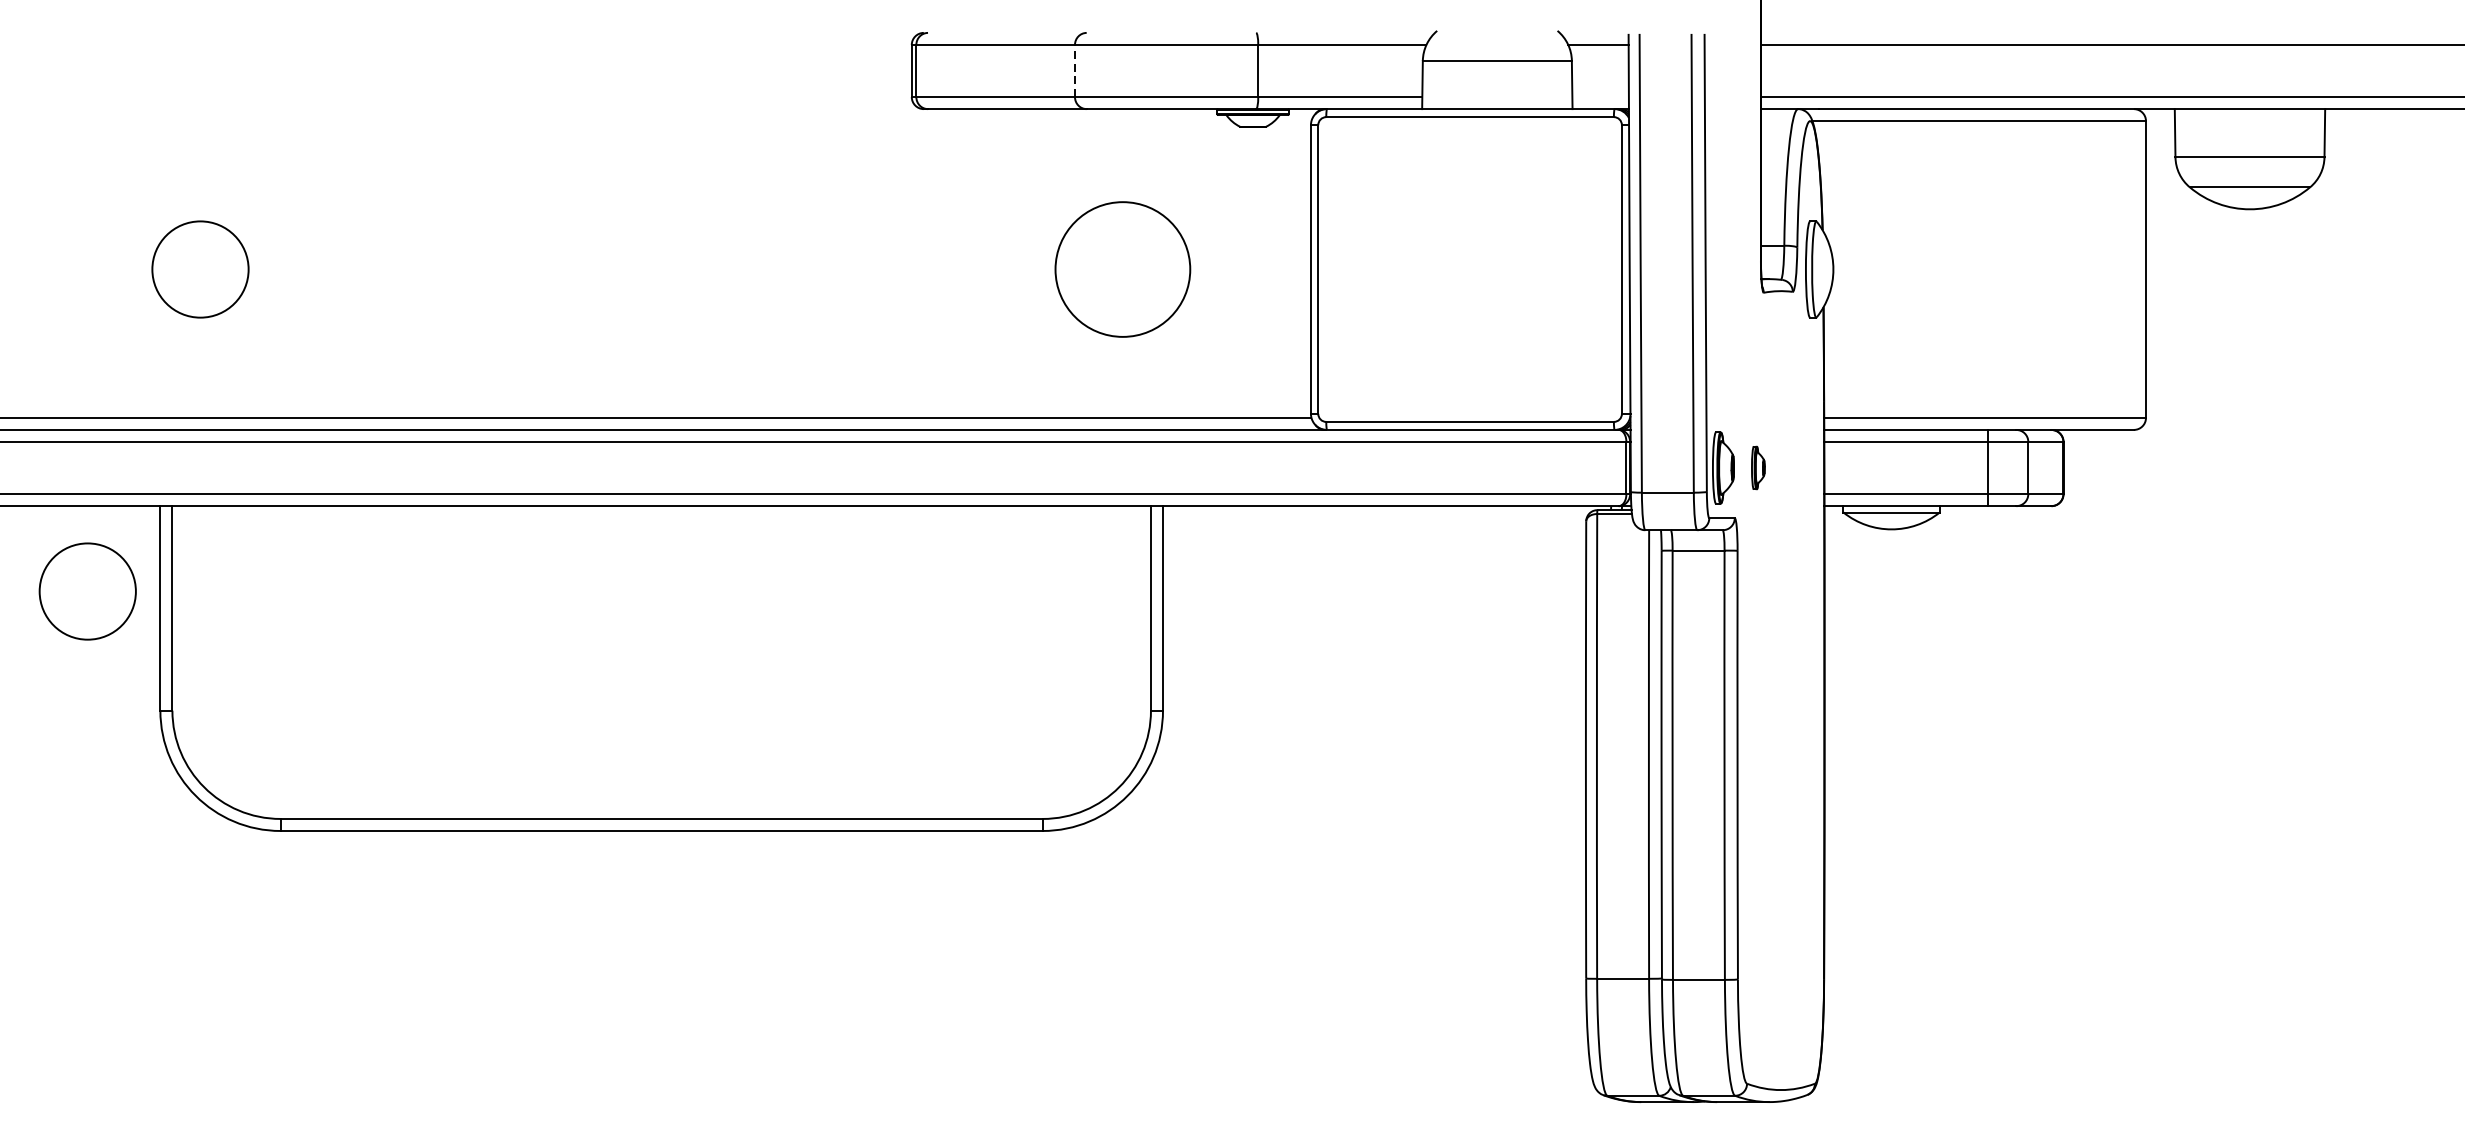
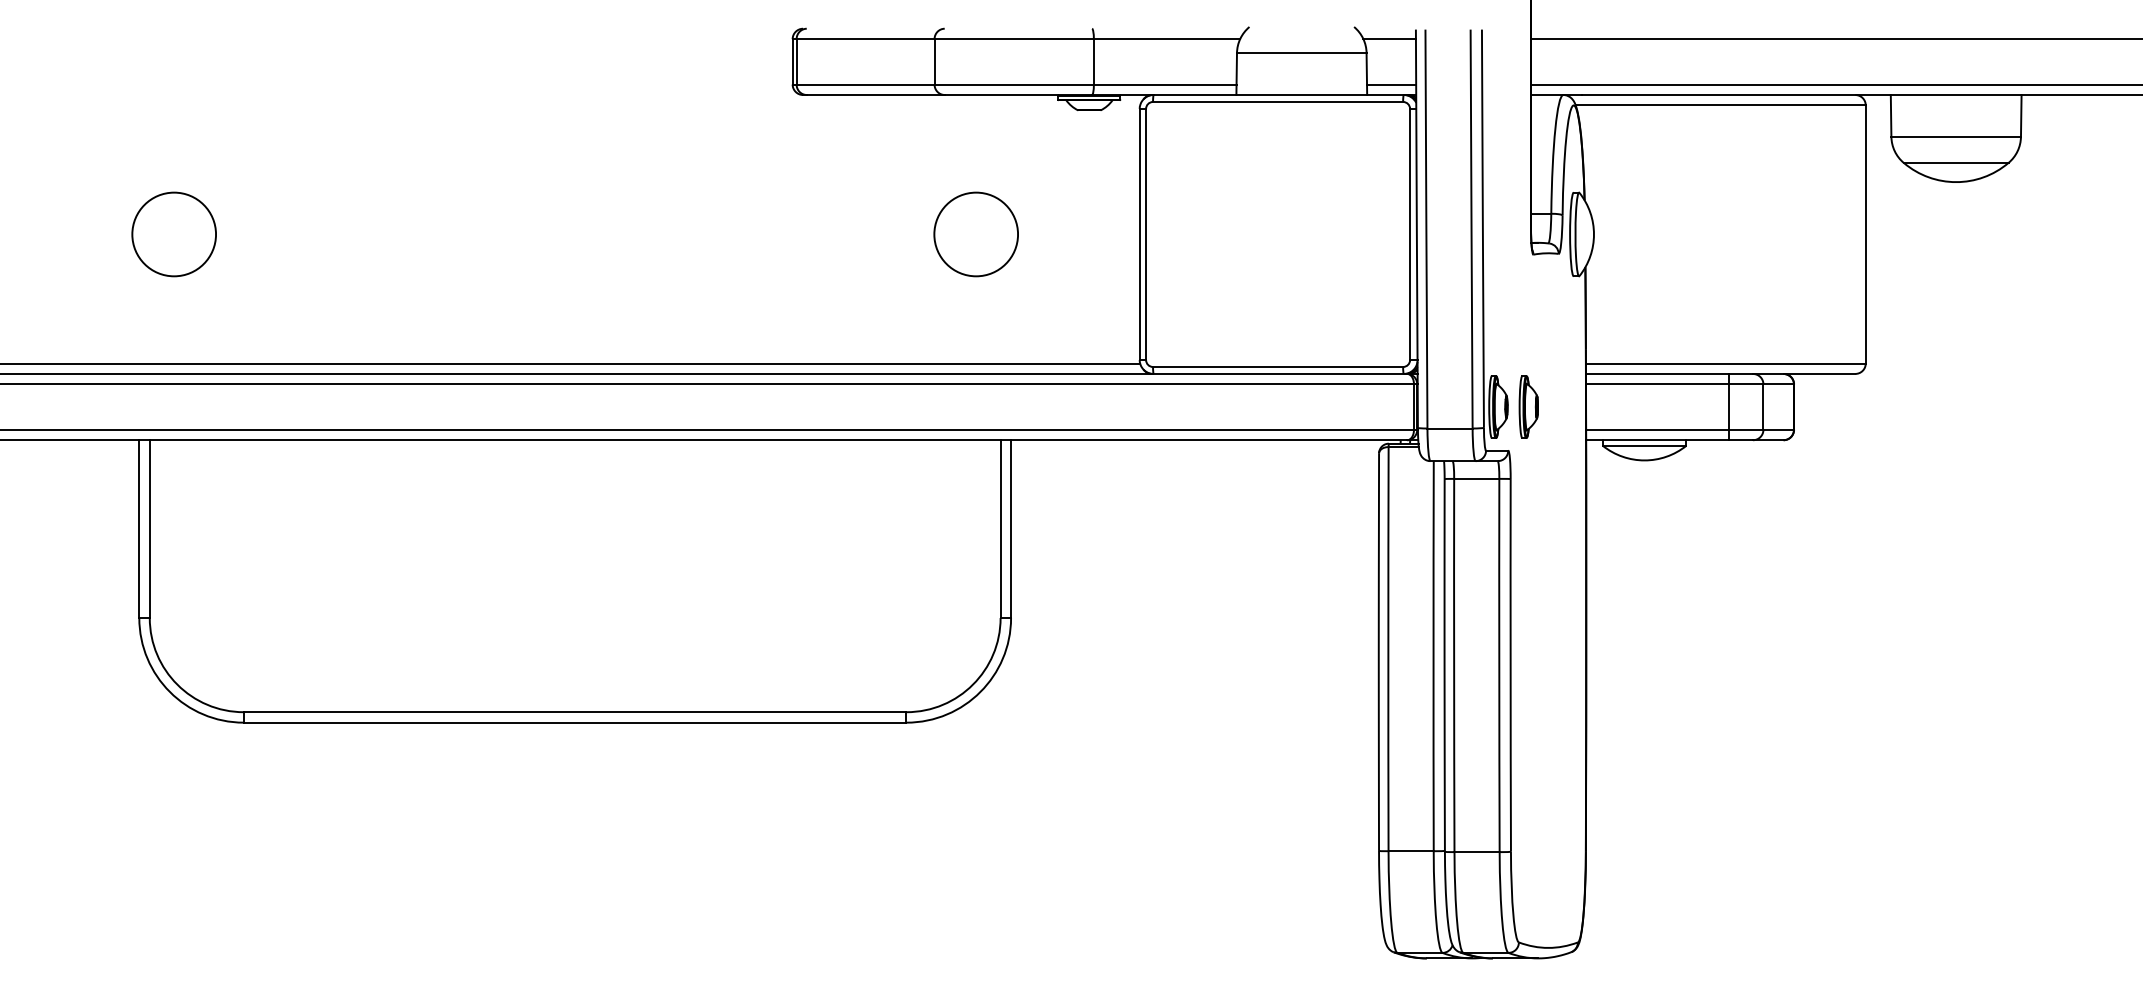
line: (1074, 70) -> (934, 61), dashed -> solid
line: (1600, 97) -> (1391, 84), added
circle: (1123, 269) -> (976, 234), size x0.71
part: (1758, 467) -> (1528, 406), size x1.67
circle: (87, 591) -> (75, 514), removed

